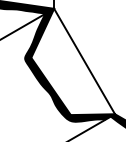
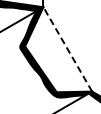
line: (84, 61) -> (67, 49), solid -> dashed

